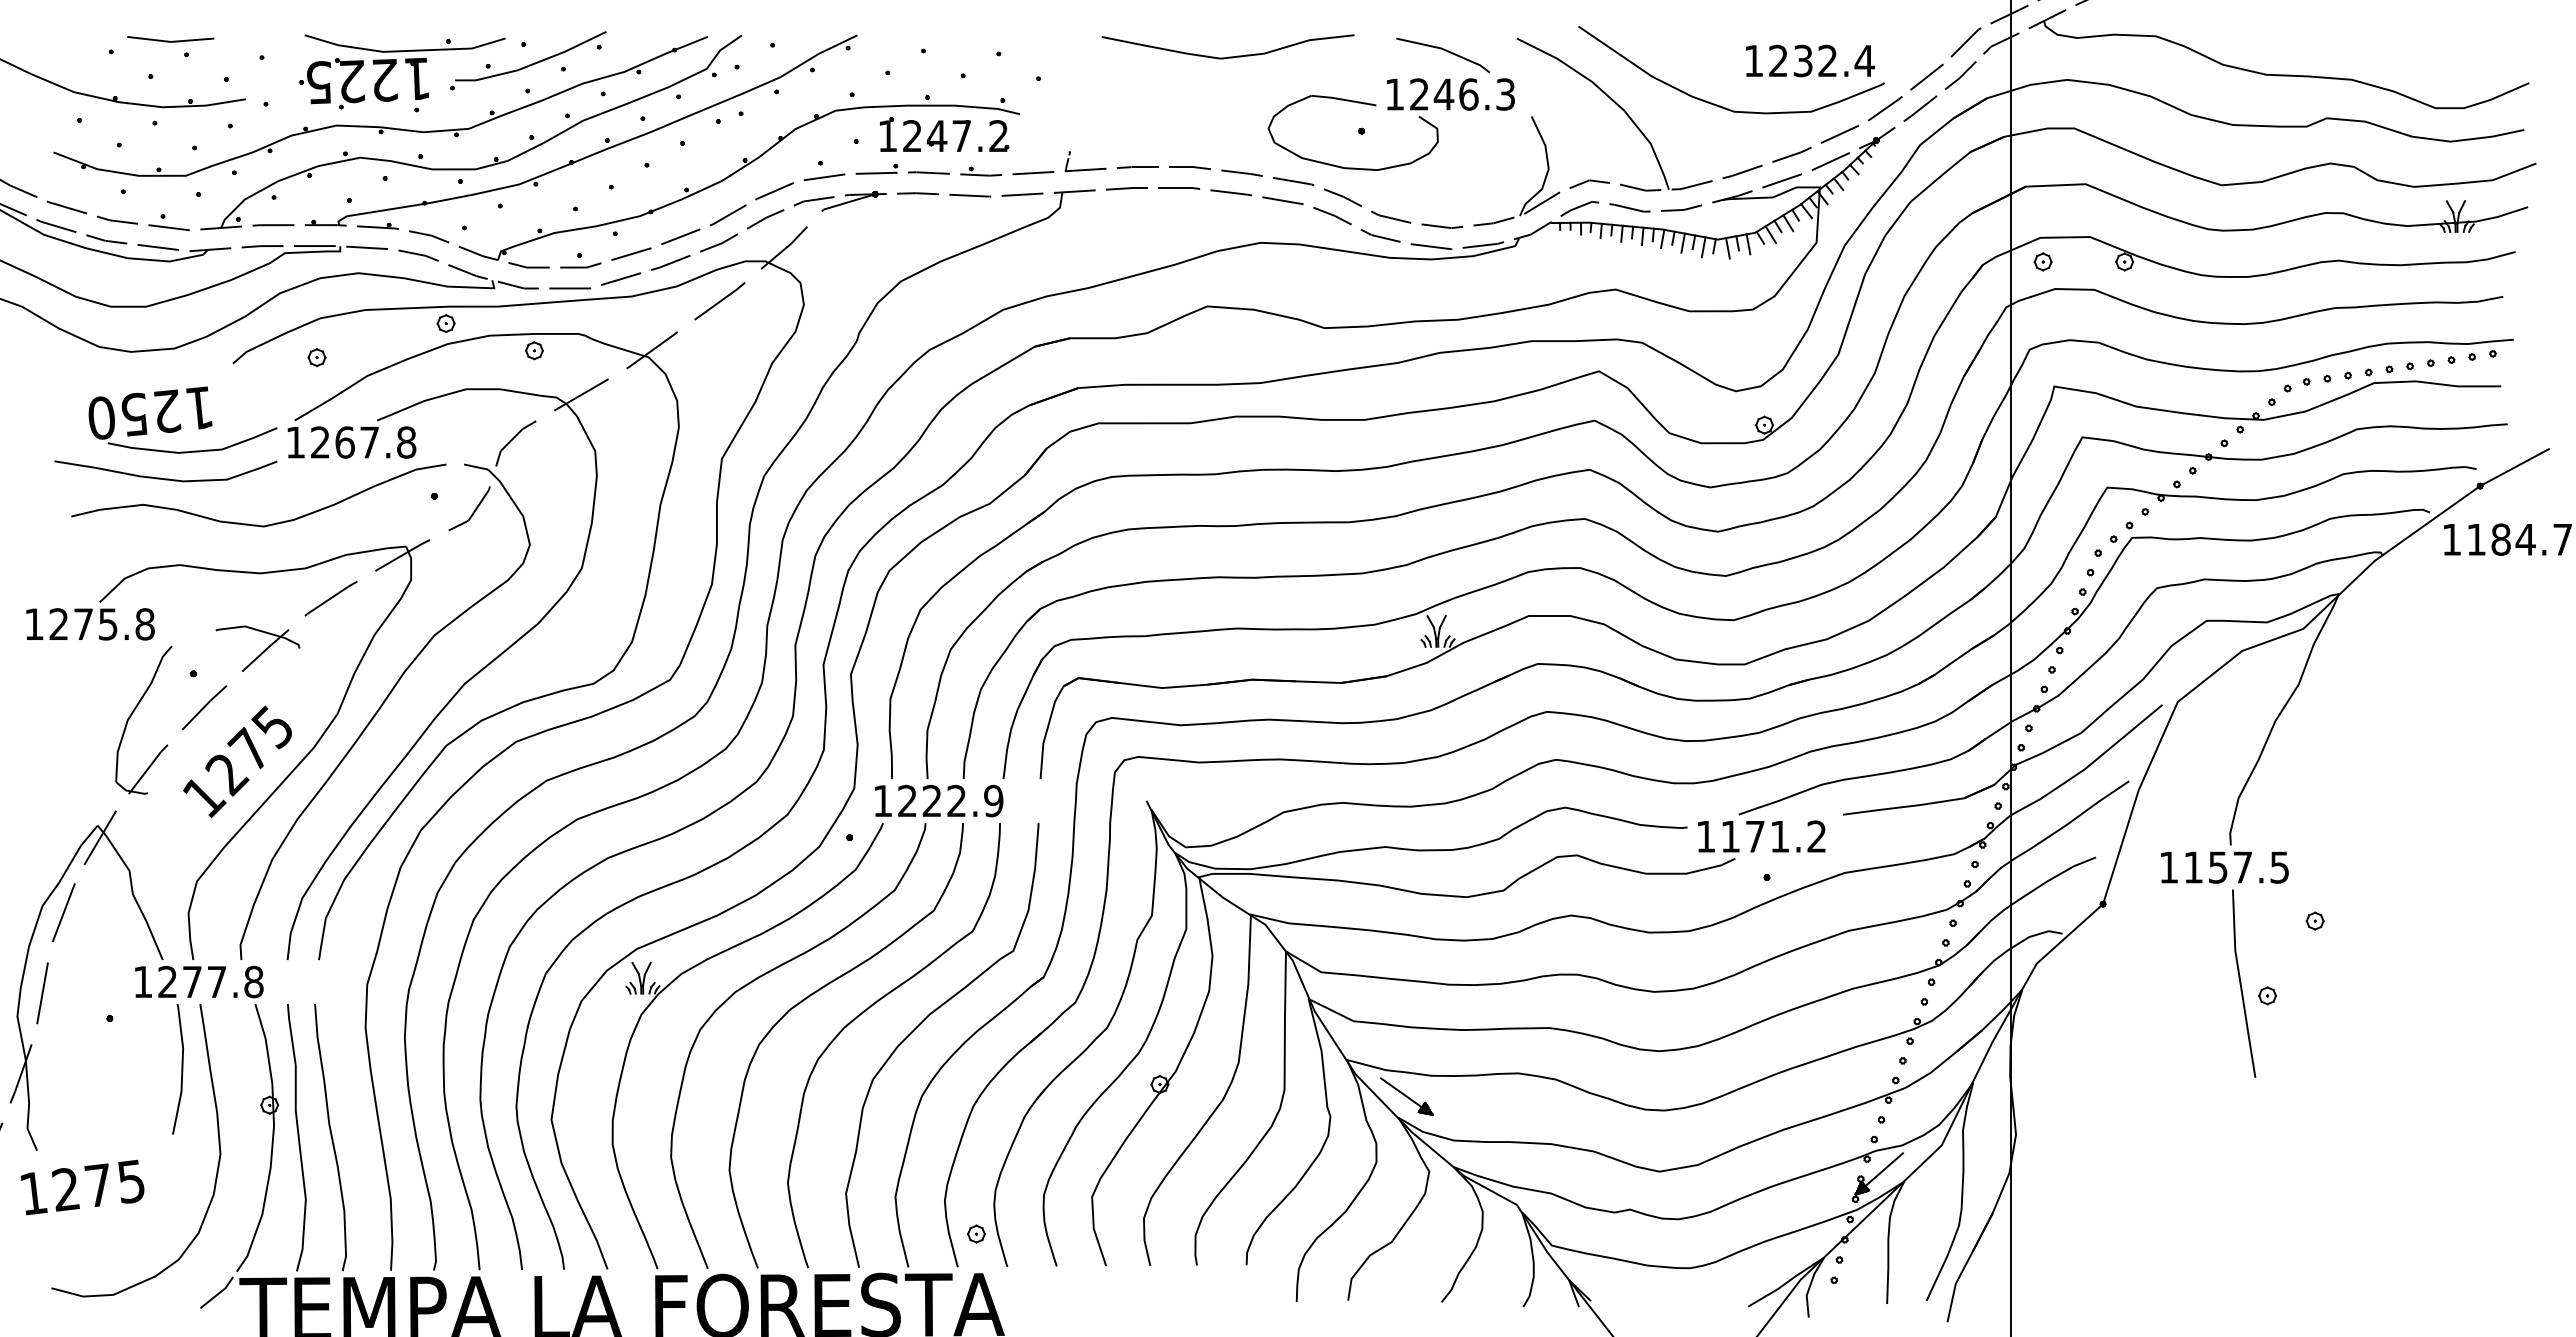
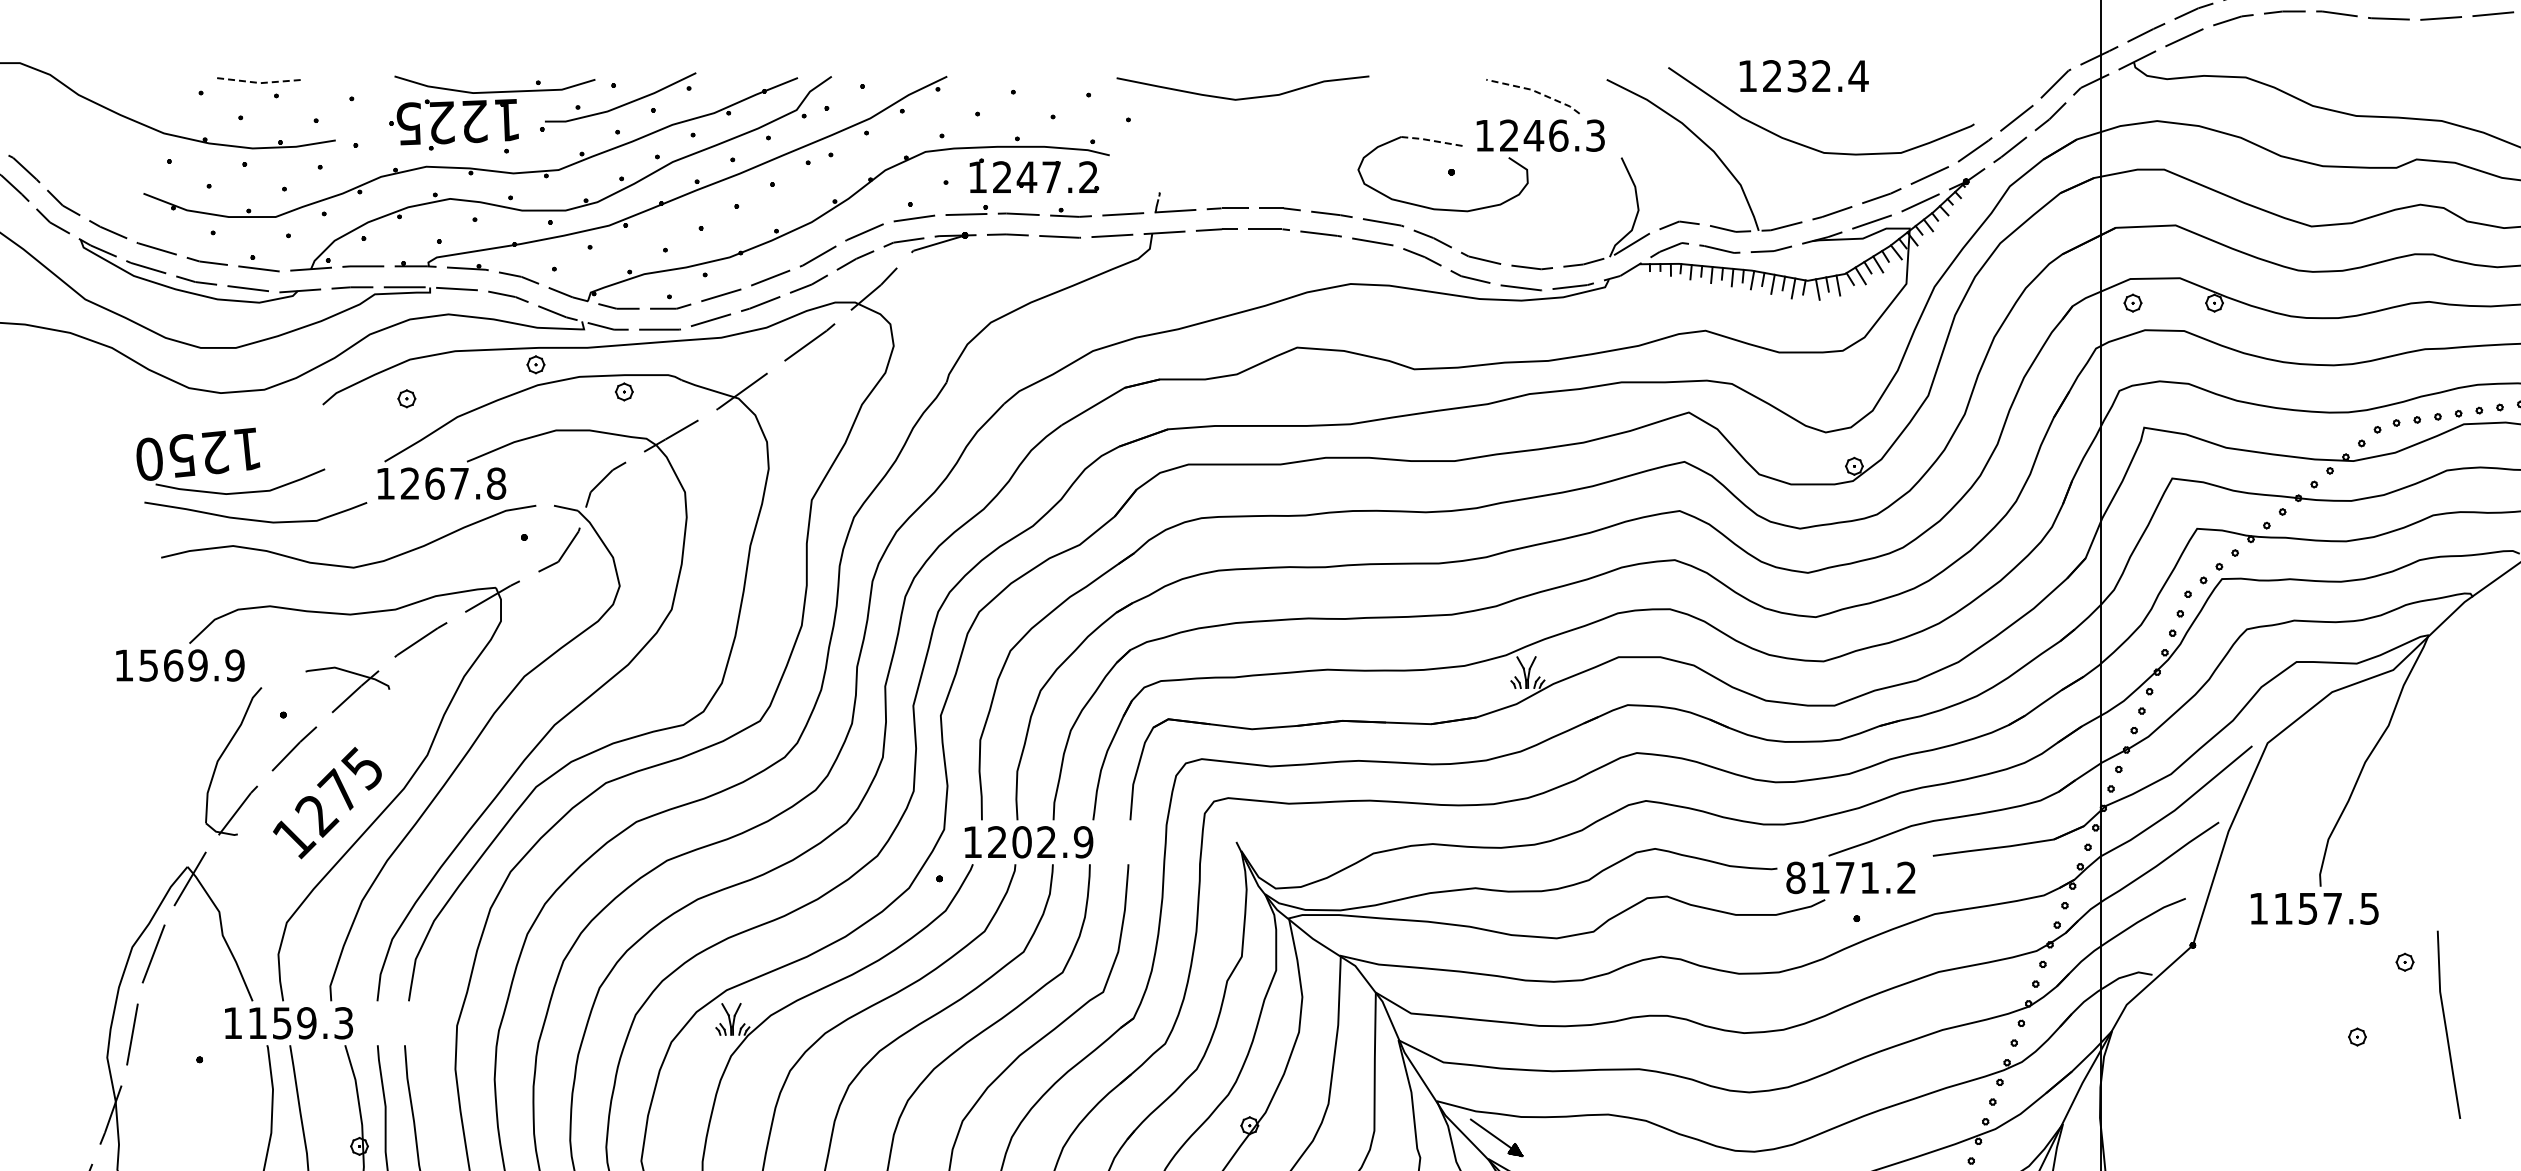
line: (170, 41) -> (260, 82), solid -> dashed
line: (1445, 50) -> (1535, 91), solid -> dashed
curve: (1228, 56) -> (1243, 97), moved
text: (1810, 60) -> (1804, 75), moved
line: (1344, 99) -> (1434, 140), solid -> dashed
part: (182, 419) -> (230, 460), moved
text: (101, 624) -> (191, 665), 1275.8 -> 1569.9
text: (931, 800) -> (1021, 841), 1222.9 -> 1202.9
text: (1705, 836) -> (1795, 877), 1171.2 -> 8171.2
text: (210, 981) -> (300, 1022), 1277.8 -> 1159.3
curve: (2241, 983) -> (2446, 1024), moved

